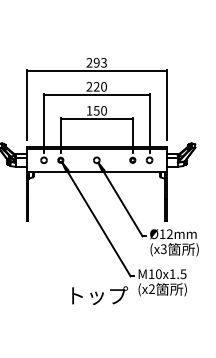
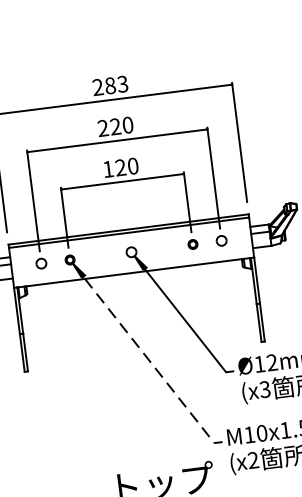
text: (96, 62) -> (109, 85), 293 -> 283
text: (96, 110) -> (120, 167), 150 -> 120
line: (96, 220) -> (143, 355), solid -> dashed

